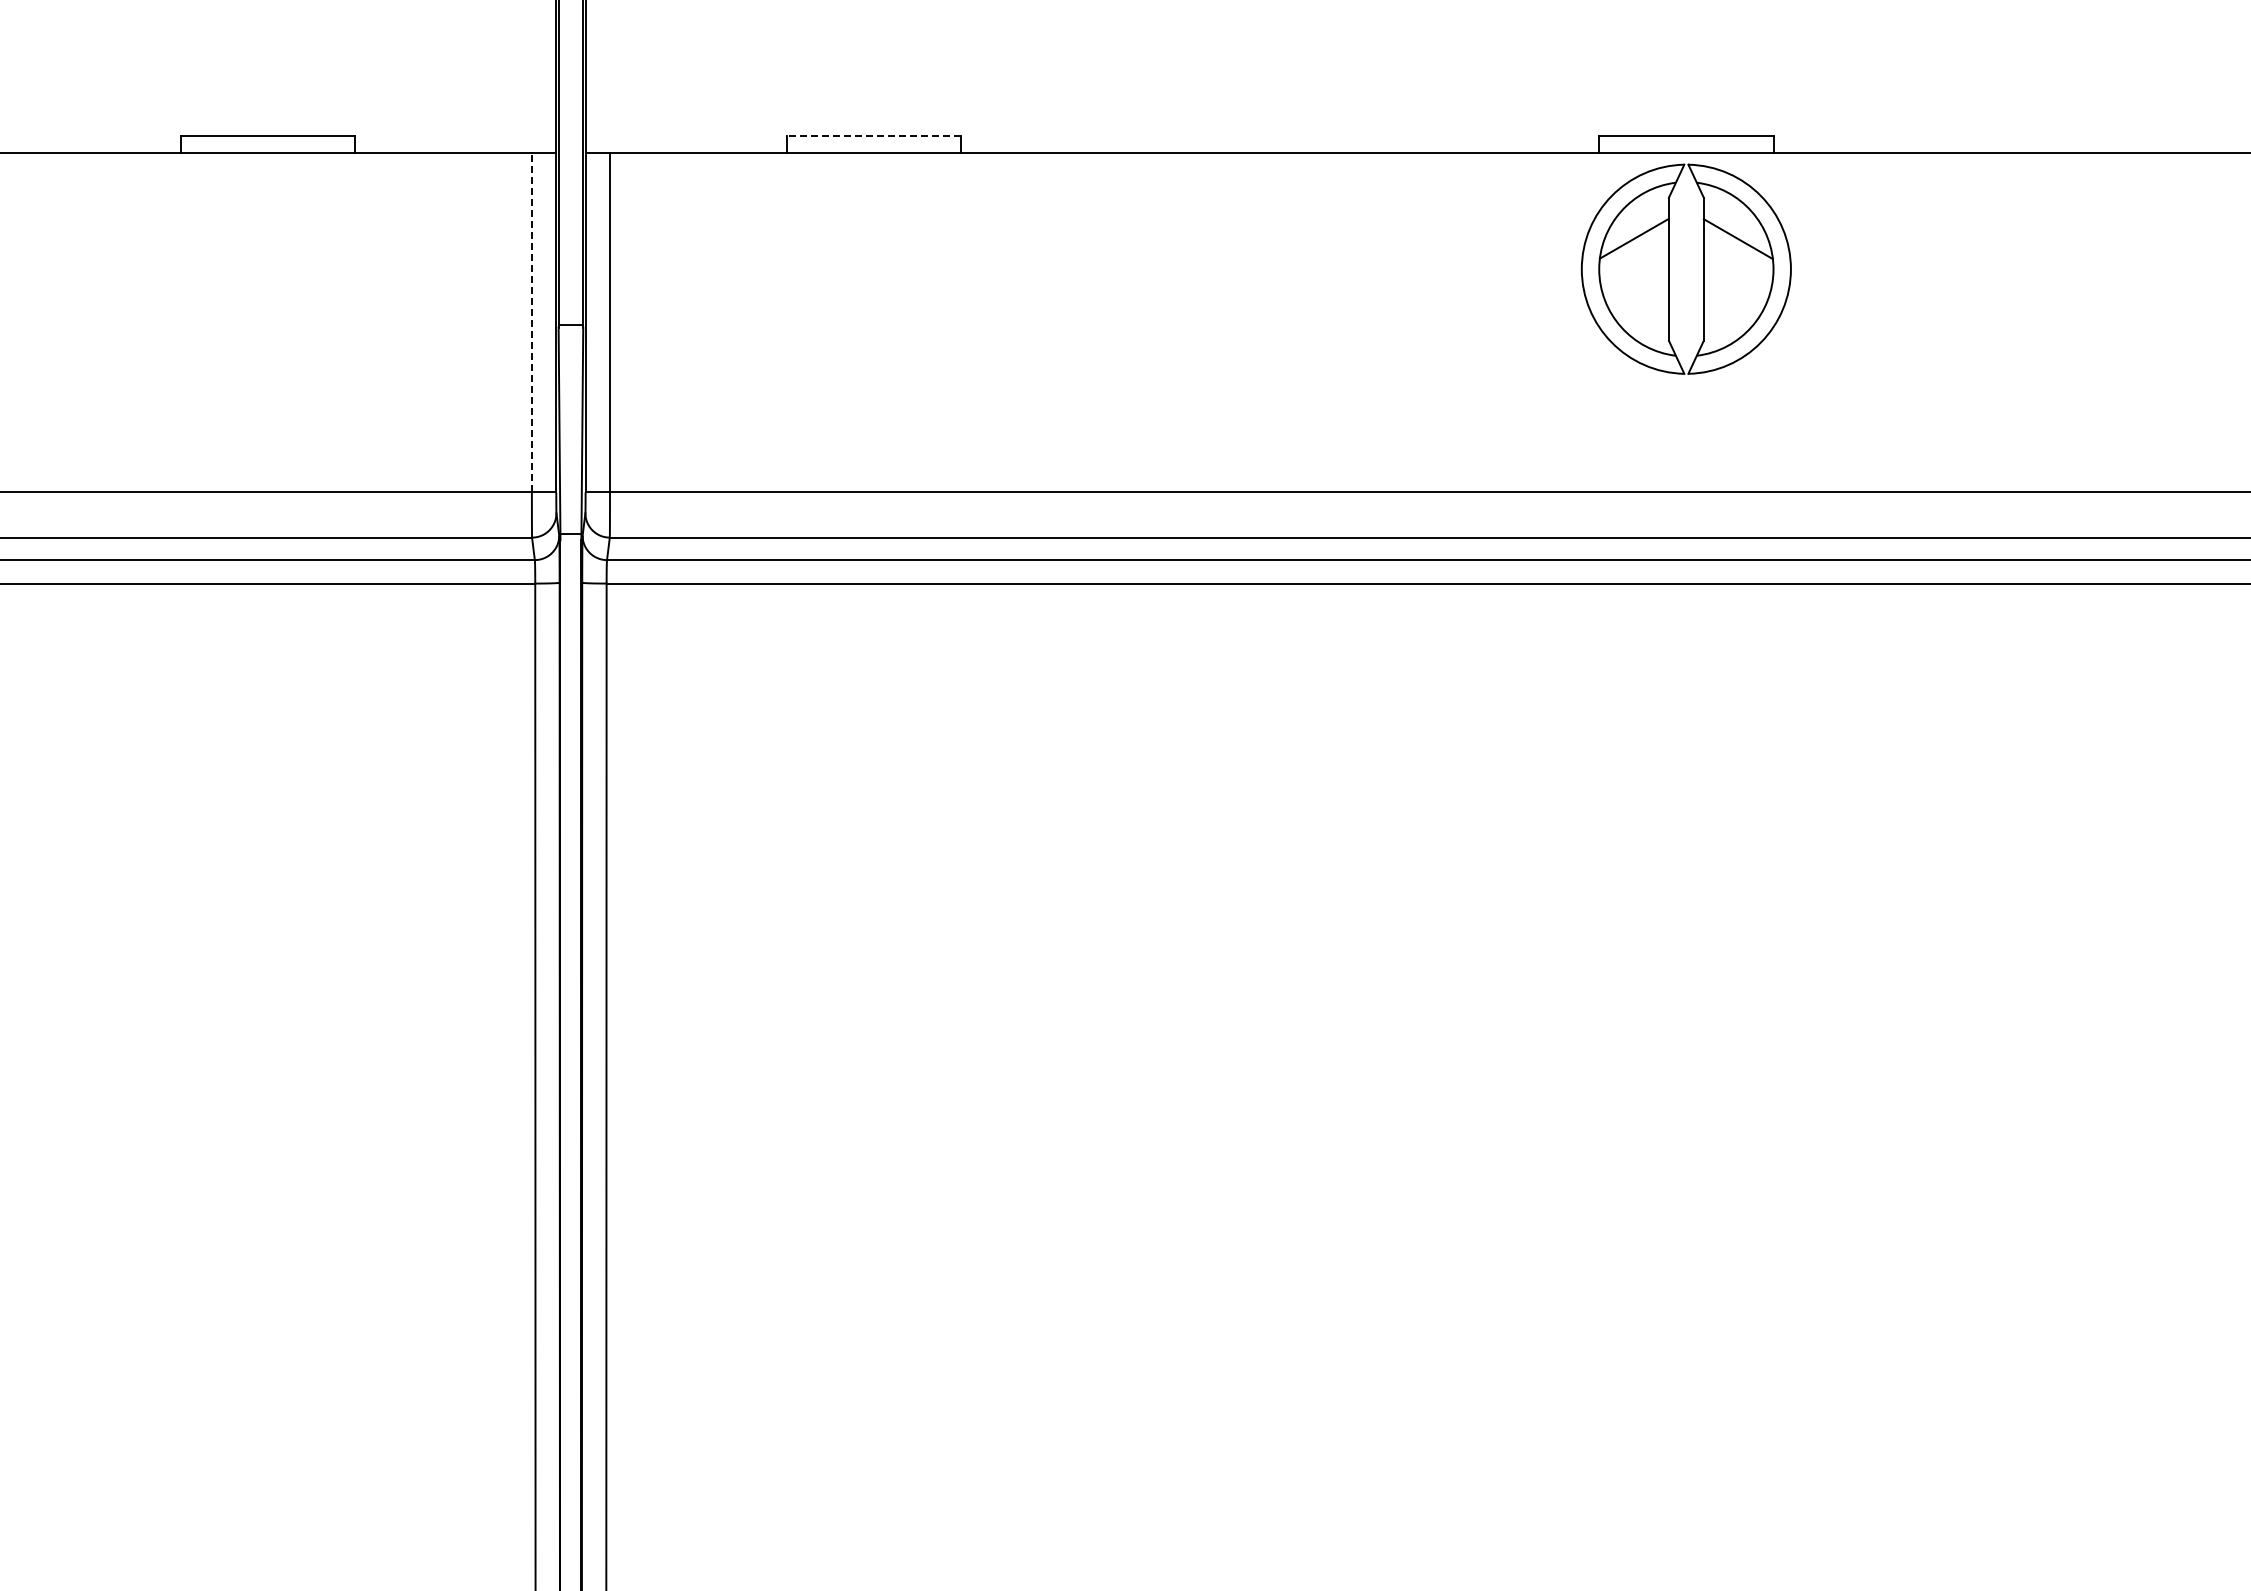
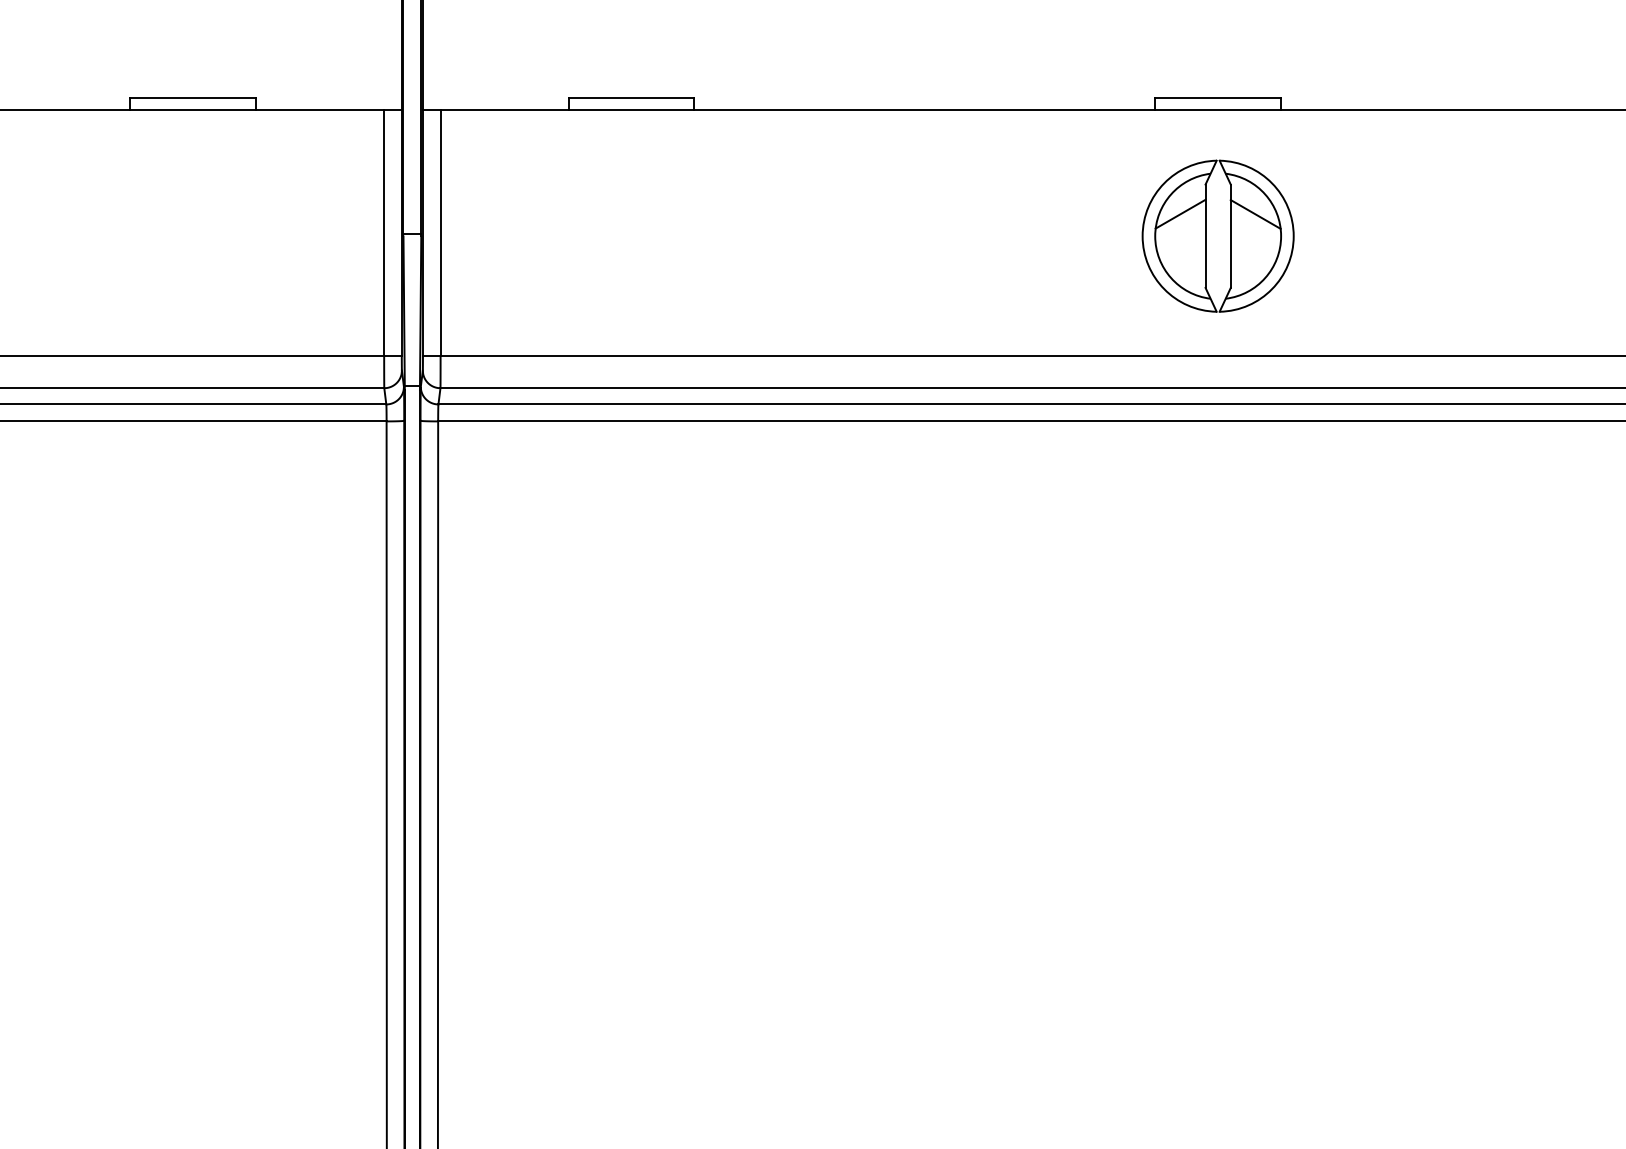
line: (873, 135) -> (630, 97), dashed -> solid
part: (1669, 268) -> (1205, 235), moved
line: (531, 322) -> (383, 232), dashed -> solid

